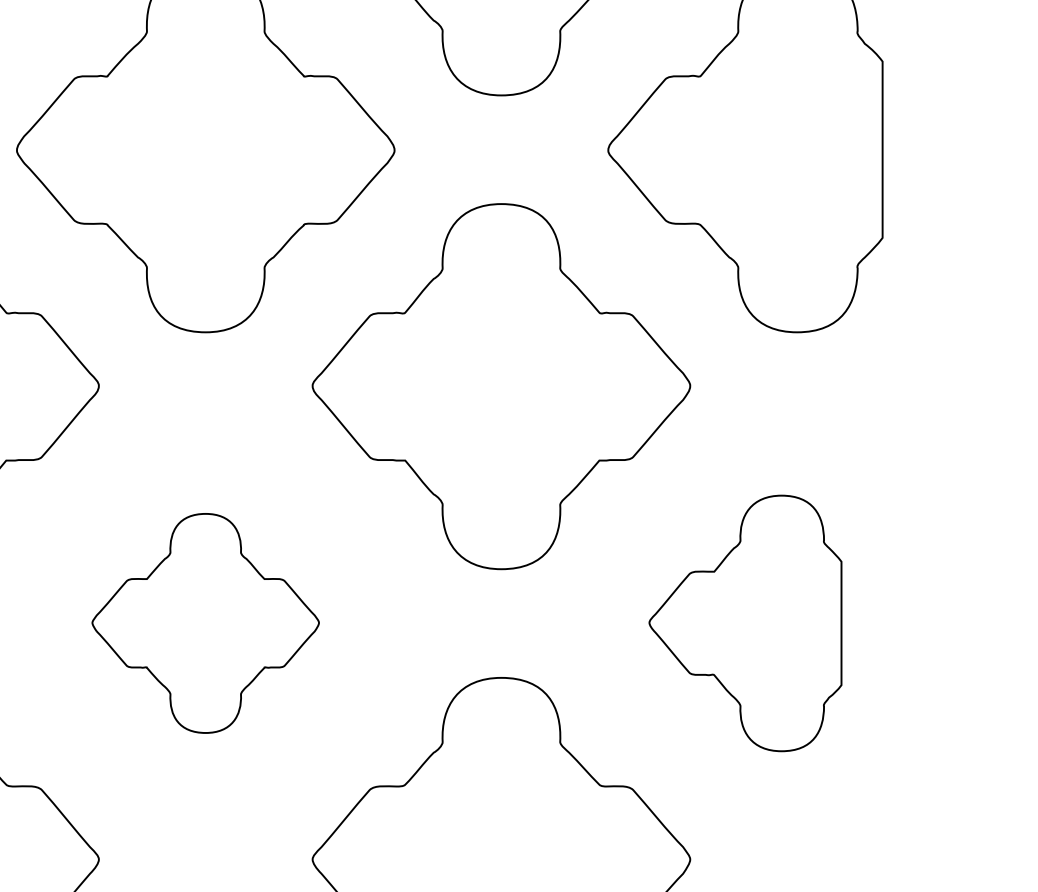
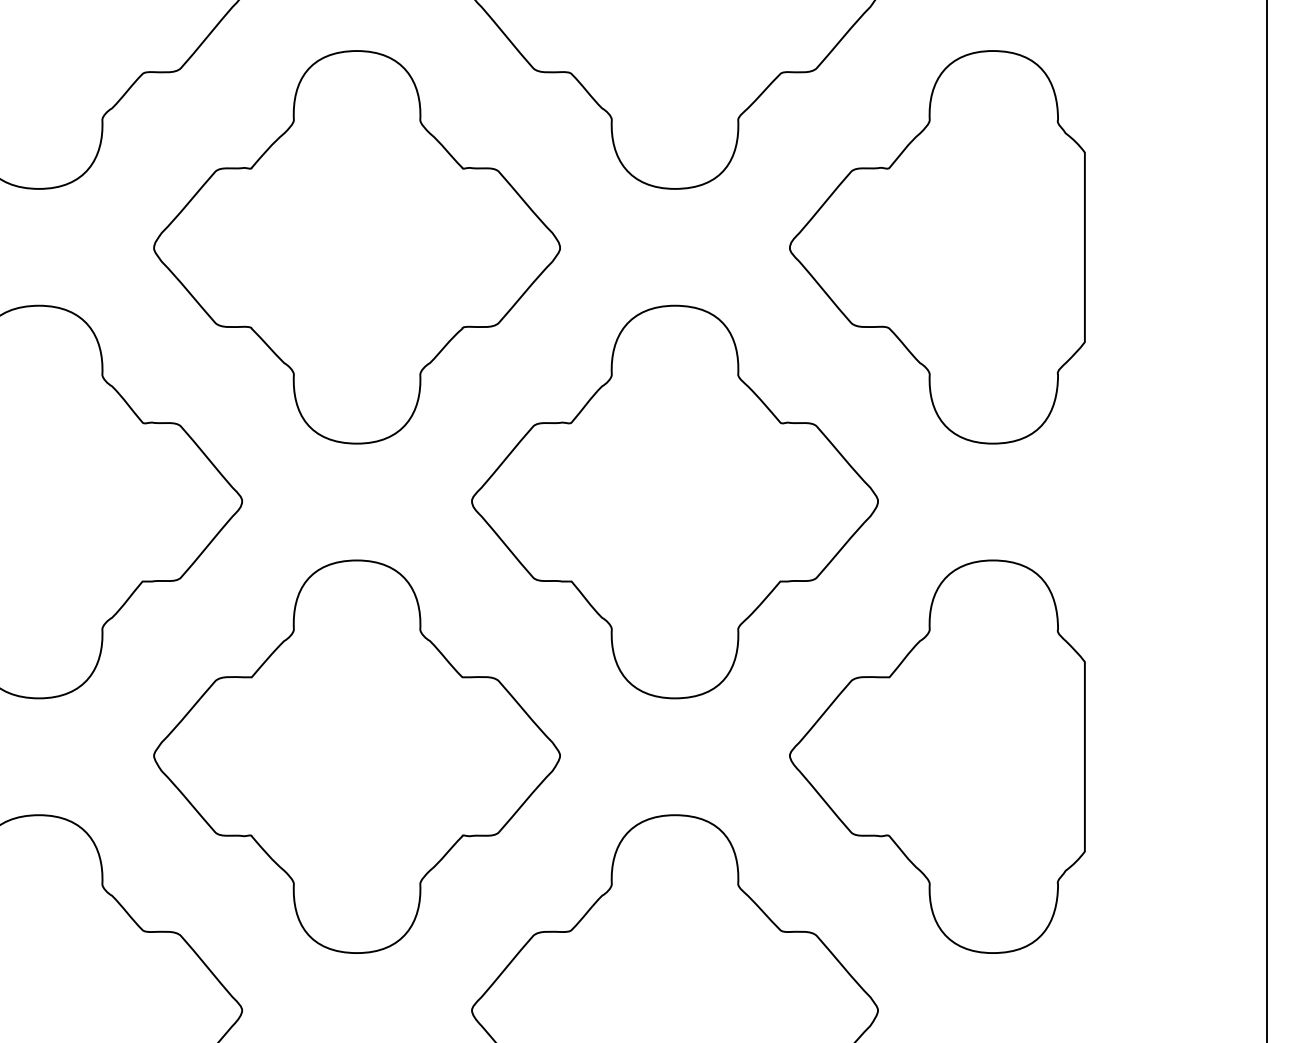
part: (205, 623) -> (356, 756), size x1.67
part: (745, 623) -> (937, 756), size x1.43

